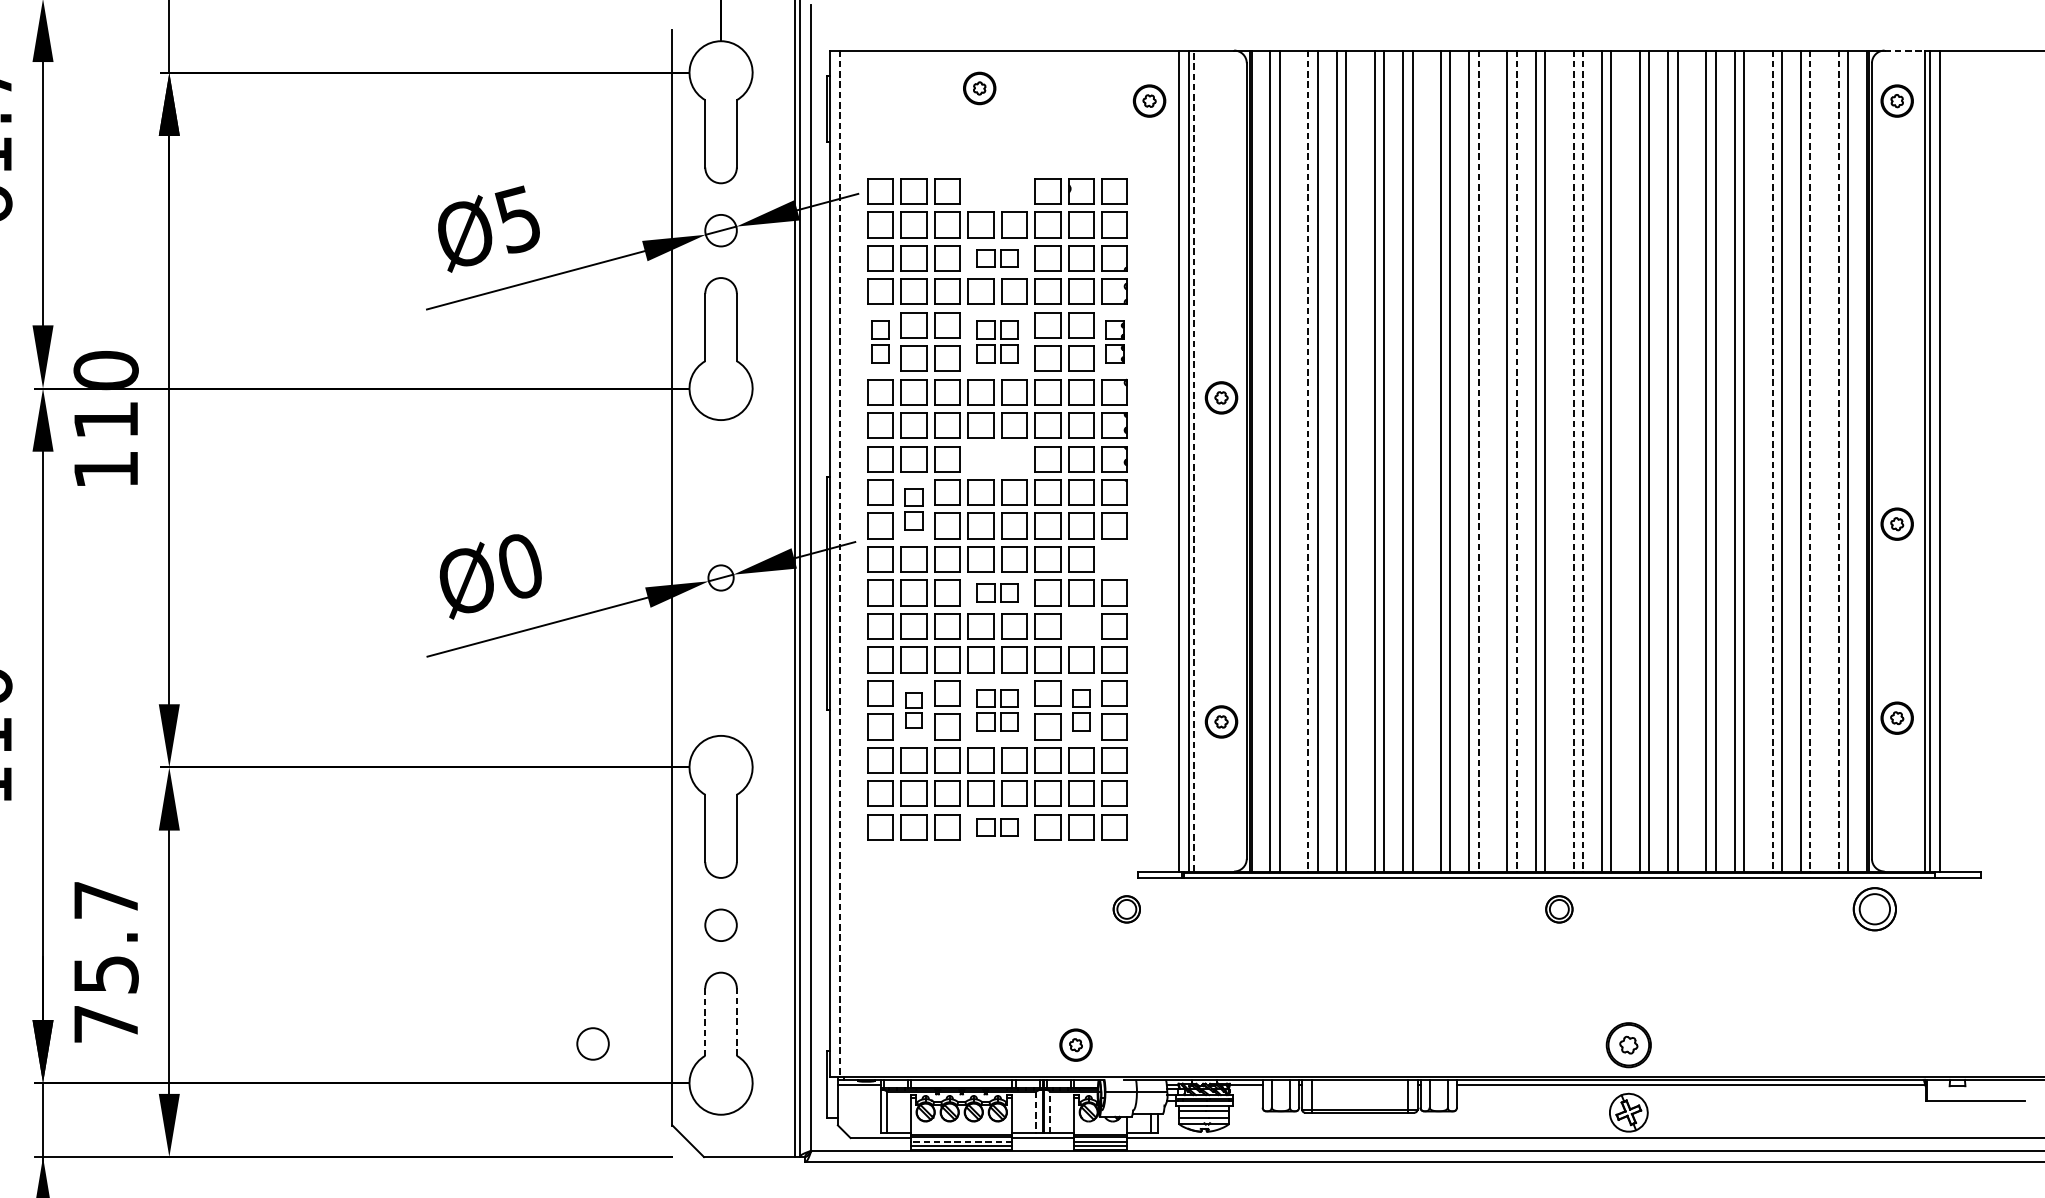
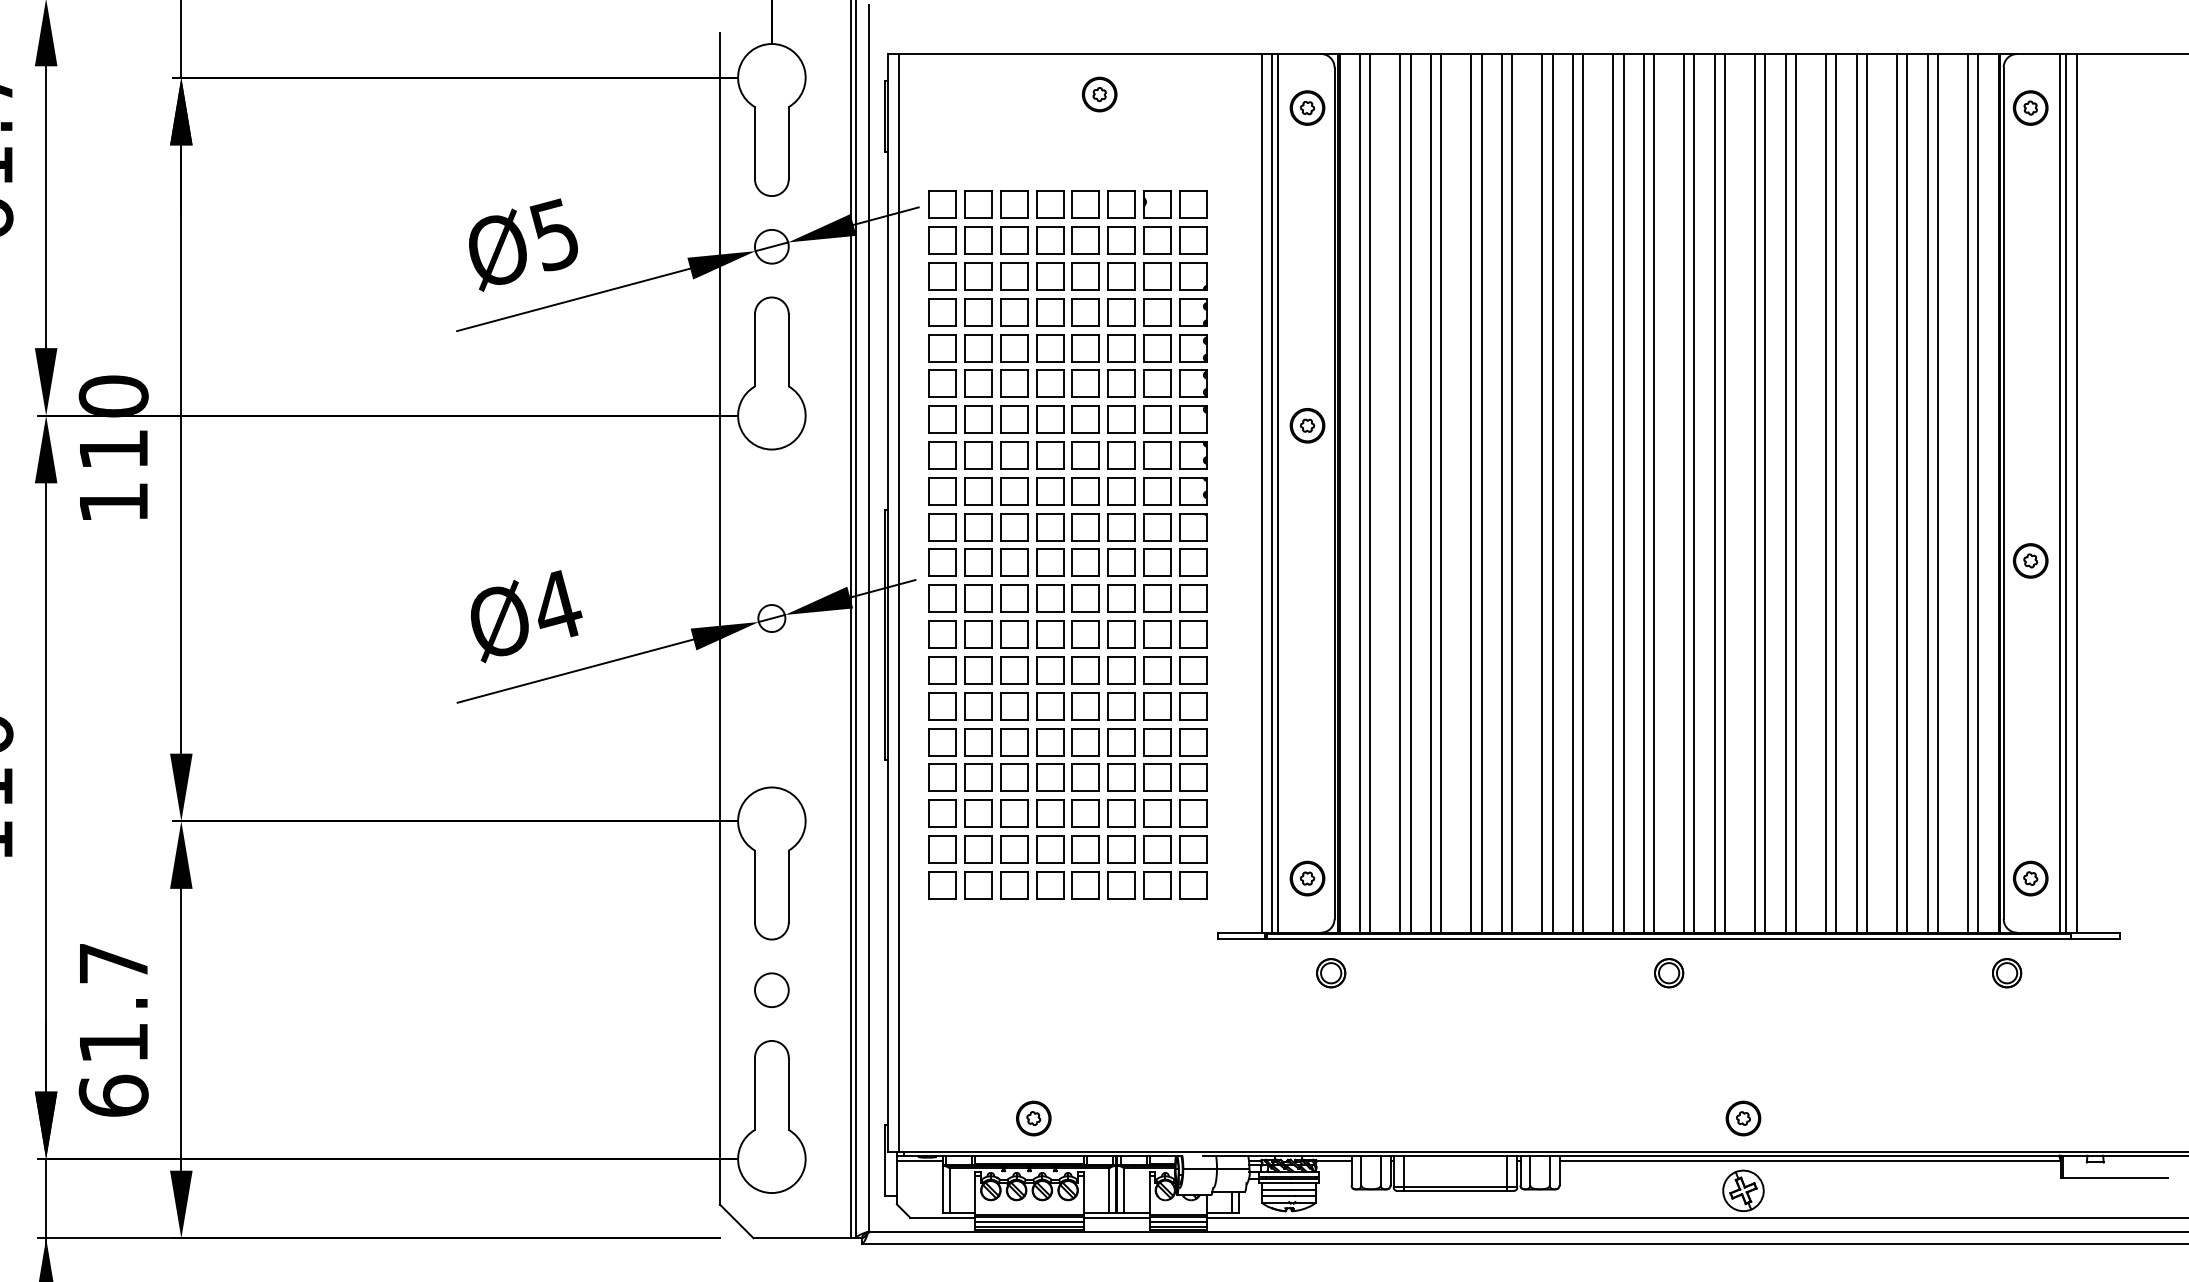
line: (1904, 51) -> (2038, 54), dashed -> solid
part: (979, 88) -> (1099, 94), moved
part: (1149, 100) -> (1307, 107), moved
part: (997, 191) -> (1067, 204), added
part: (997, 258) -> (1067, 276), size x1.43
part: (880, 341) -> (942, 365), size x1.43
part: (997, 341) -> (1067, 365), size x1.43
part: (1114, 341) -> (1193, 365), size x1.43
part: (997, 459) -> (1067, 491), added
line: (1193, 460) -> (1277, 492), dashed -> solid
line: (1308, 461) -> (1400, 493), dashed -> solid
line: (1478, 461) -> (1582, 493), dashed -> solid
line: (1516, 461) -> (1623, 493), dashed -> solid
line: (1573, 461) -> (1684, 493), dashed -> solid
line: (1583, 461) -> (1694, 493), dashed -> solid
line: (1772, 461) -> (1897, 493), dashed -> solid
line: (1810, 461) -> (1937, 493), dashed -> solid
line: (1839, 461) -> (1968, 493), dashed -> solid
part: (914, 508) -> (978, 544), size x1.43
part: (1114, 559) -> (1193, 598), added
line: (840, 563) -> (899, 603), dashed -> solid
text: (521, 565) -> (558, 605), Ø0 -> Ø4
part: (997, 592) -> (1067, 634), size x1.43
part: (1081, 626) -> (1157, 670), added
part: (914, 709) -> (978, 759), size x1.67
part: (997, 709) -> (1067, 759), size x1.43
part: (1081, 709) -> (1157, 759), size x1.43
part: (1897, 718) -> (2030, 878), moved
part: (1221, 721) -> (1307, 878), moved
part: (997, 827) -> (1067, 885), size x1.43
part: (1127, 909) -> (1331, 973), moved
part: (1875, 909) -> (2007, 973), size x0.62
text: (105, 999) -> (113, 1069), 75.7 -> 61.7
line: (736, 1021) -> (788, 1093), dashed -> solid
line: (704, 1022) -> (754, 1094), dashed -> solid
circle: (592, 1043) -> (634, 1116), removed
part: (1075, 1045) -> (1033, 1118), moved
part: (1628, 1045) -> (1743, 1118), size x0.71
line: (1050, 1111) -> (1124, 1189), dashed -> solid
line: (1036, 1112) -> (1109, 1190), dashed -> solid
line: (961, 1142) -> (1029, 1222), dashed -> solid

